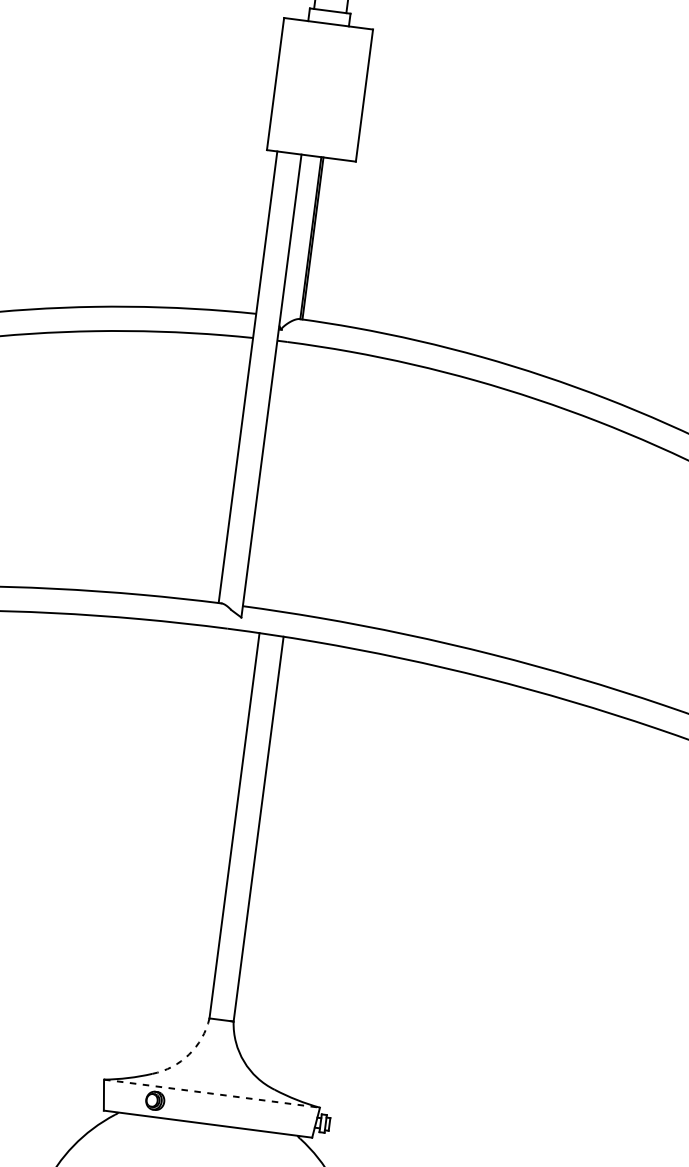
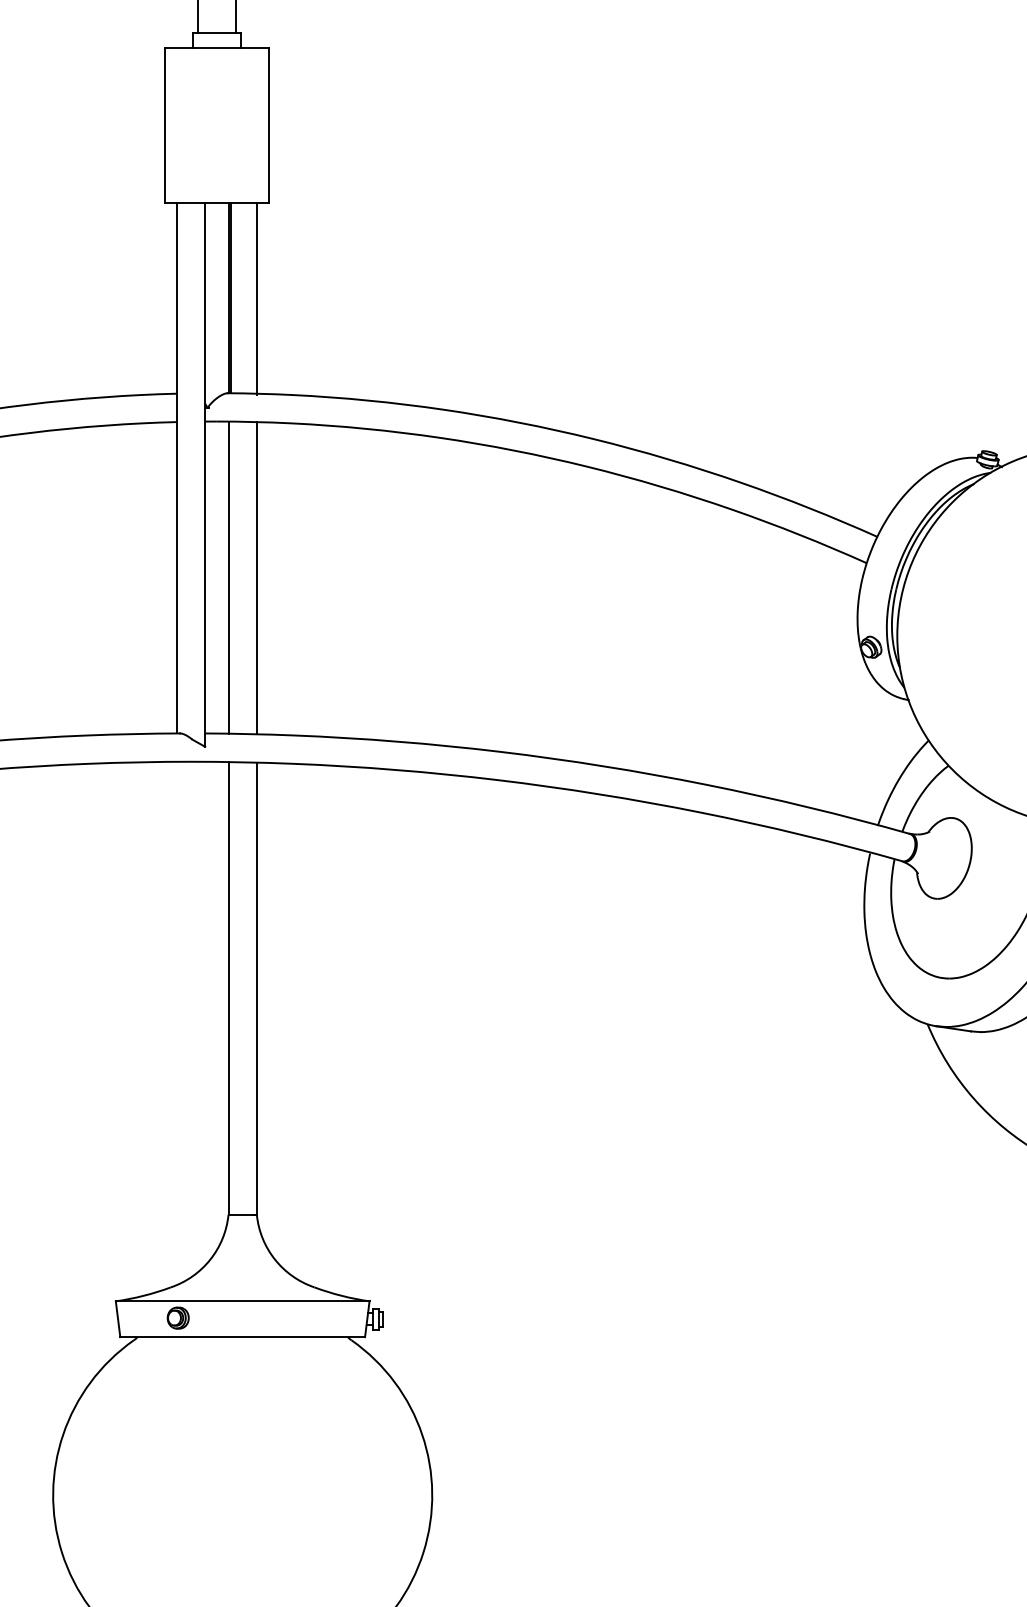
line: (334, 241) -> (256, 298), added
line: (279, 476) -> (228, 577), added
line: (303, 479) -> (256, 578), added
arc: (189, 1054) -> (210, 1259), dashed -> solid
line: (211, 1093) -> (242, 1301), dashed -> solid

